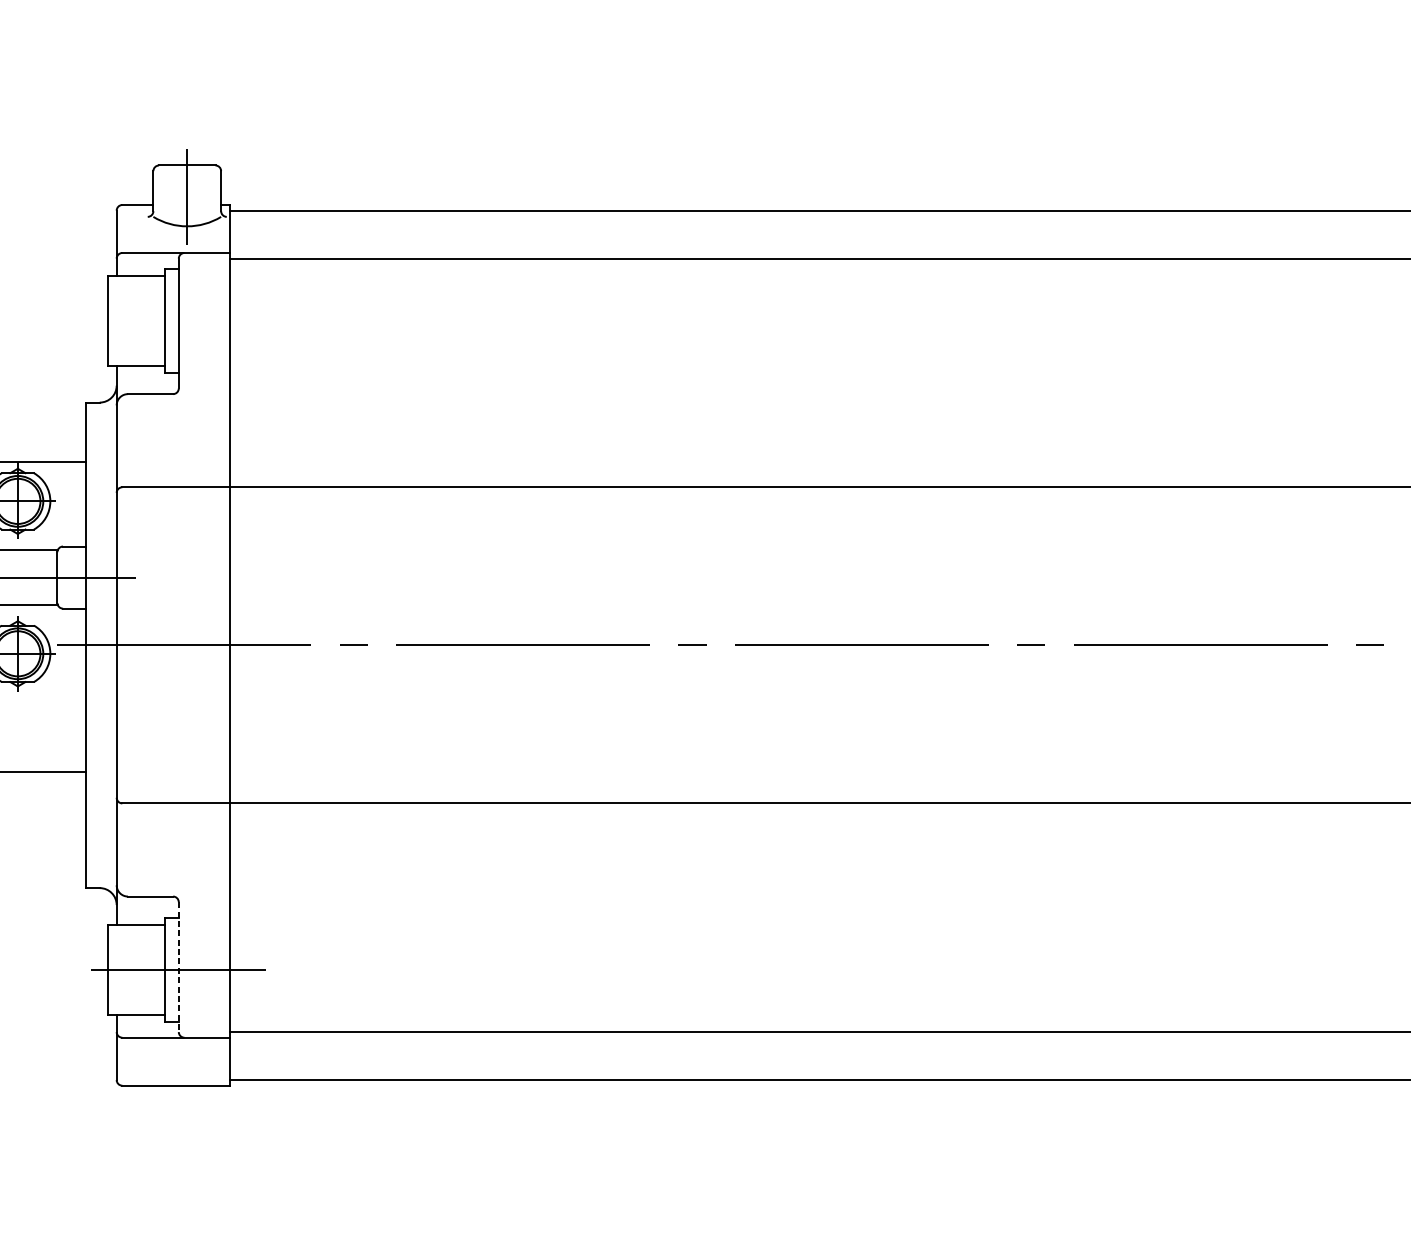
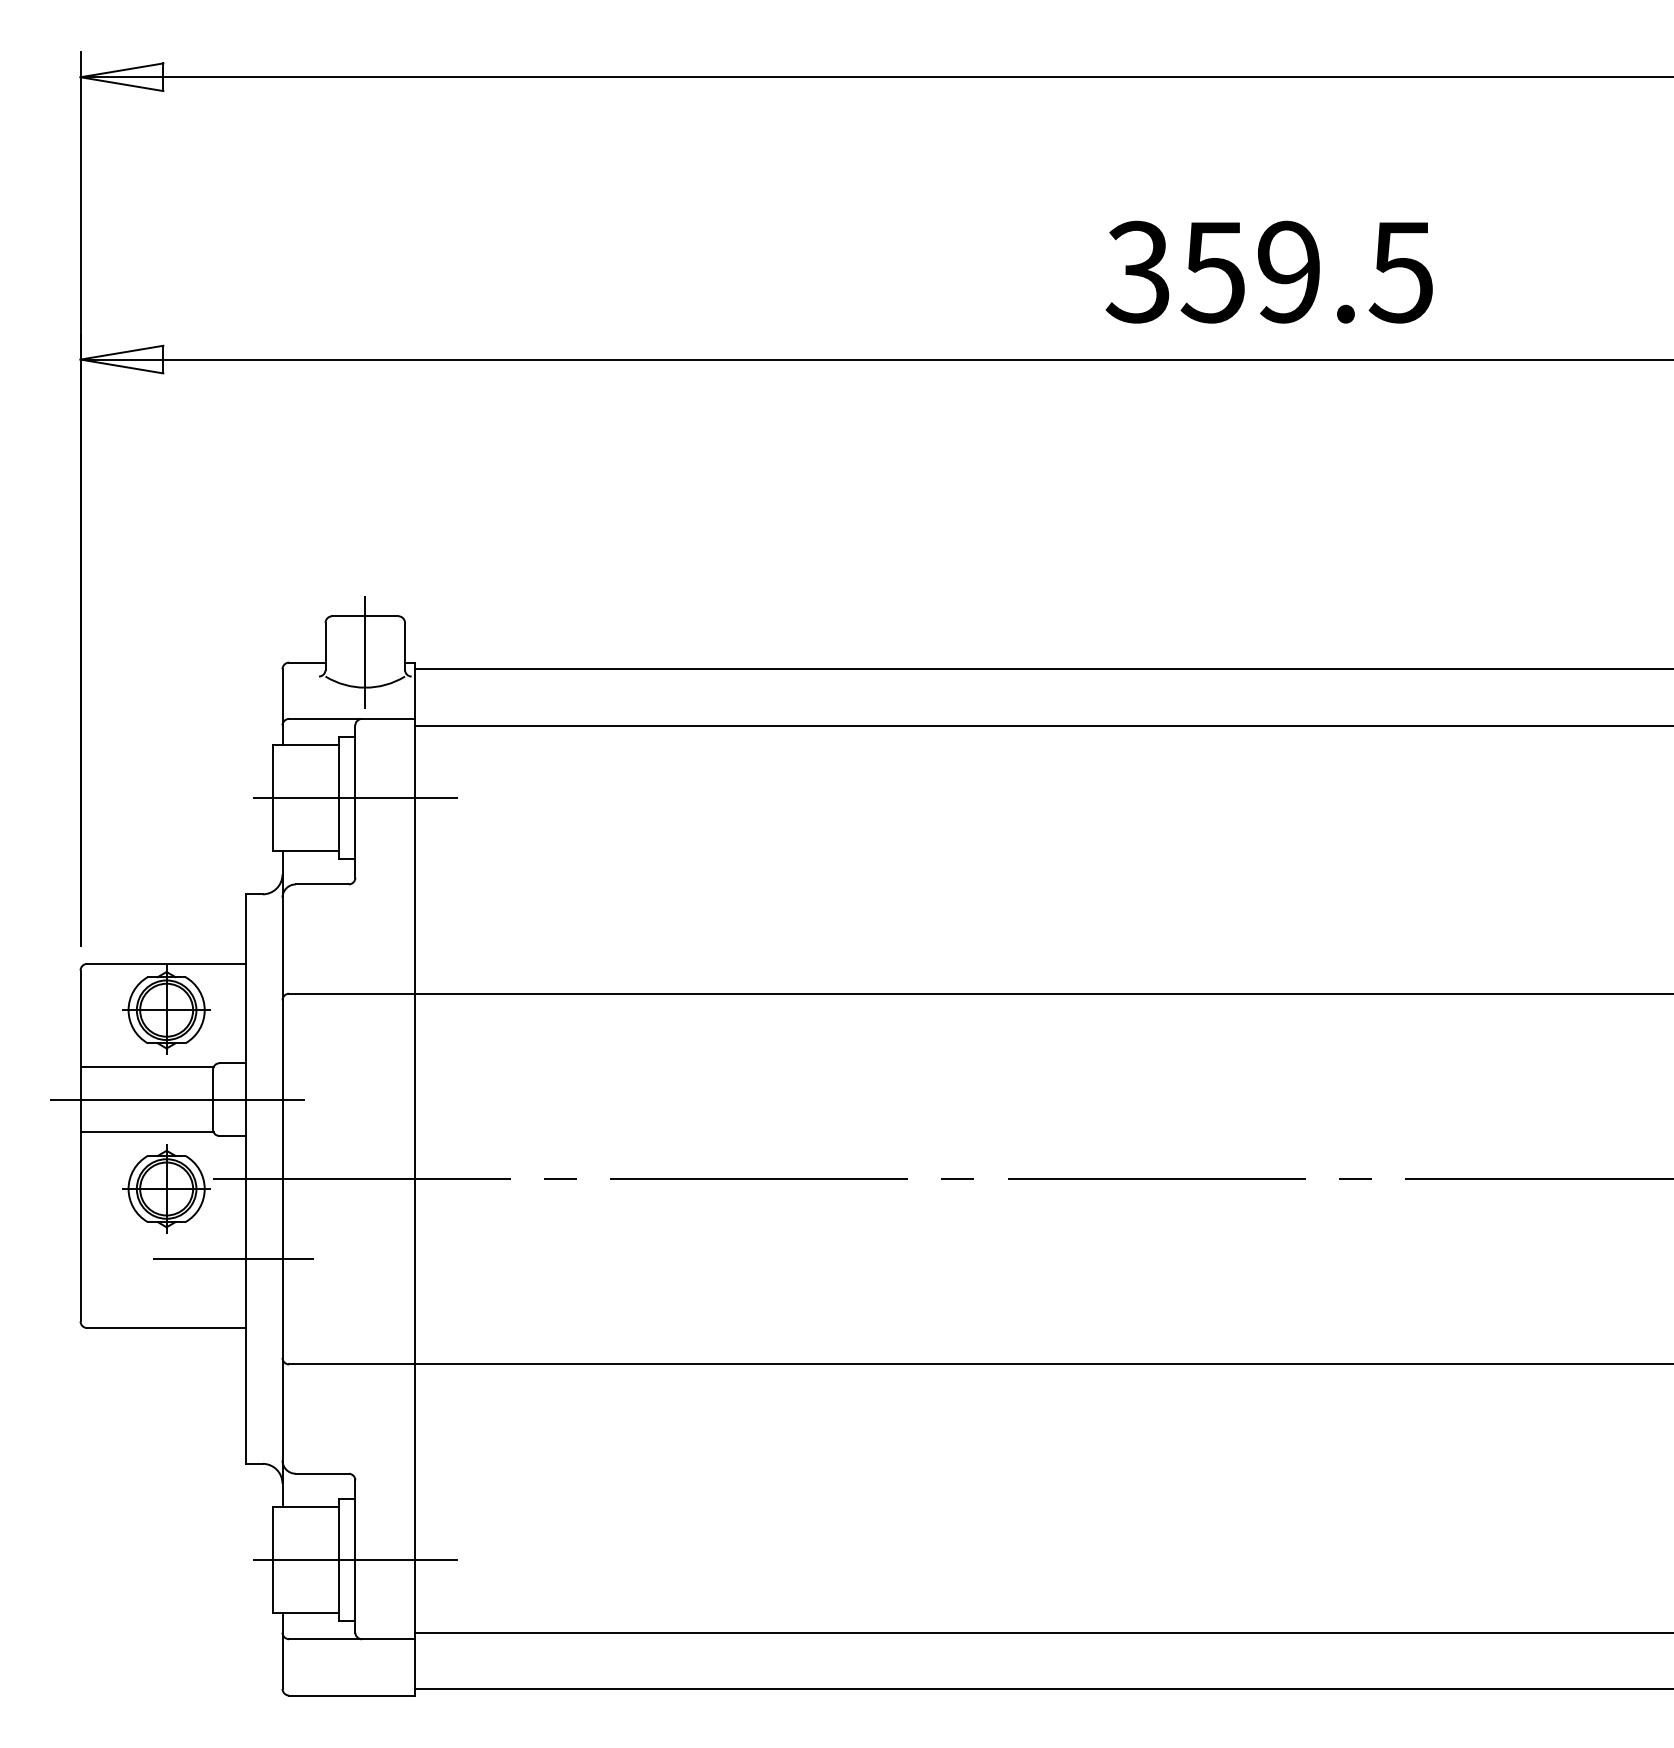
line: (178, 320) -> (355, 798), added
line: (74, 713) -> (233, 1258), added
line: (178, 967) -> (355, 1557), dashed -> solid

